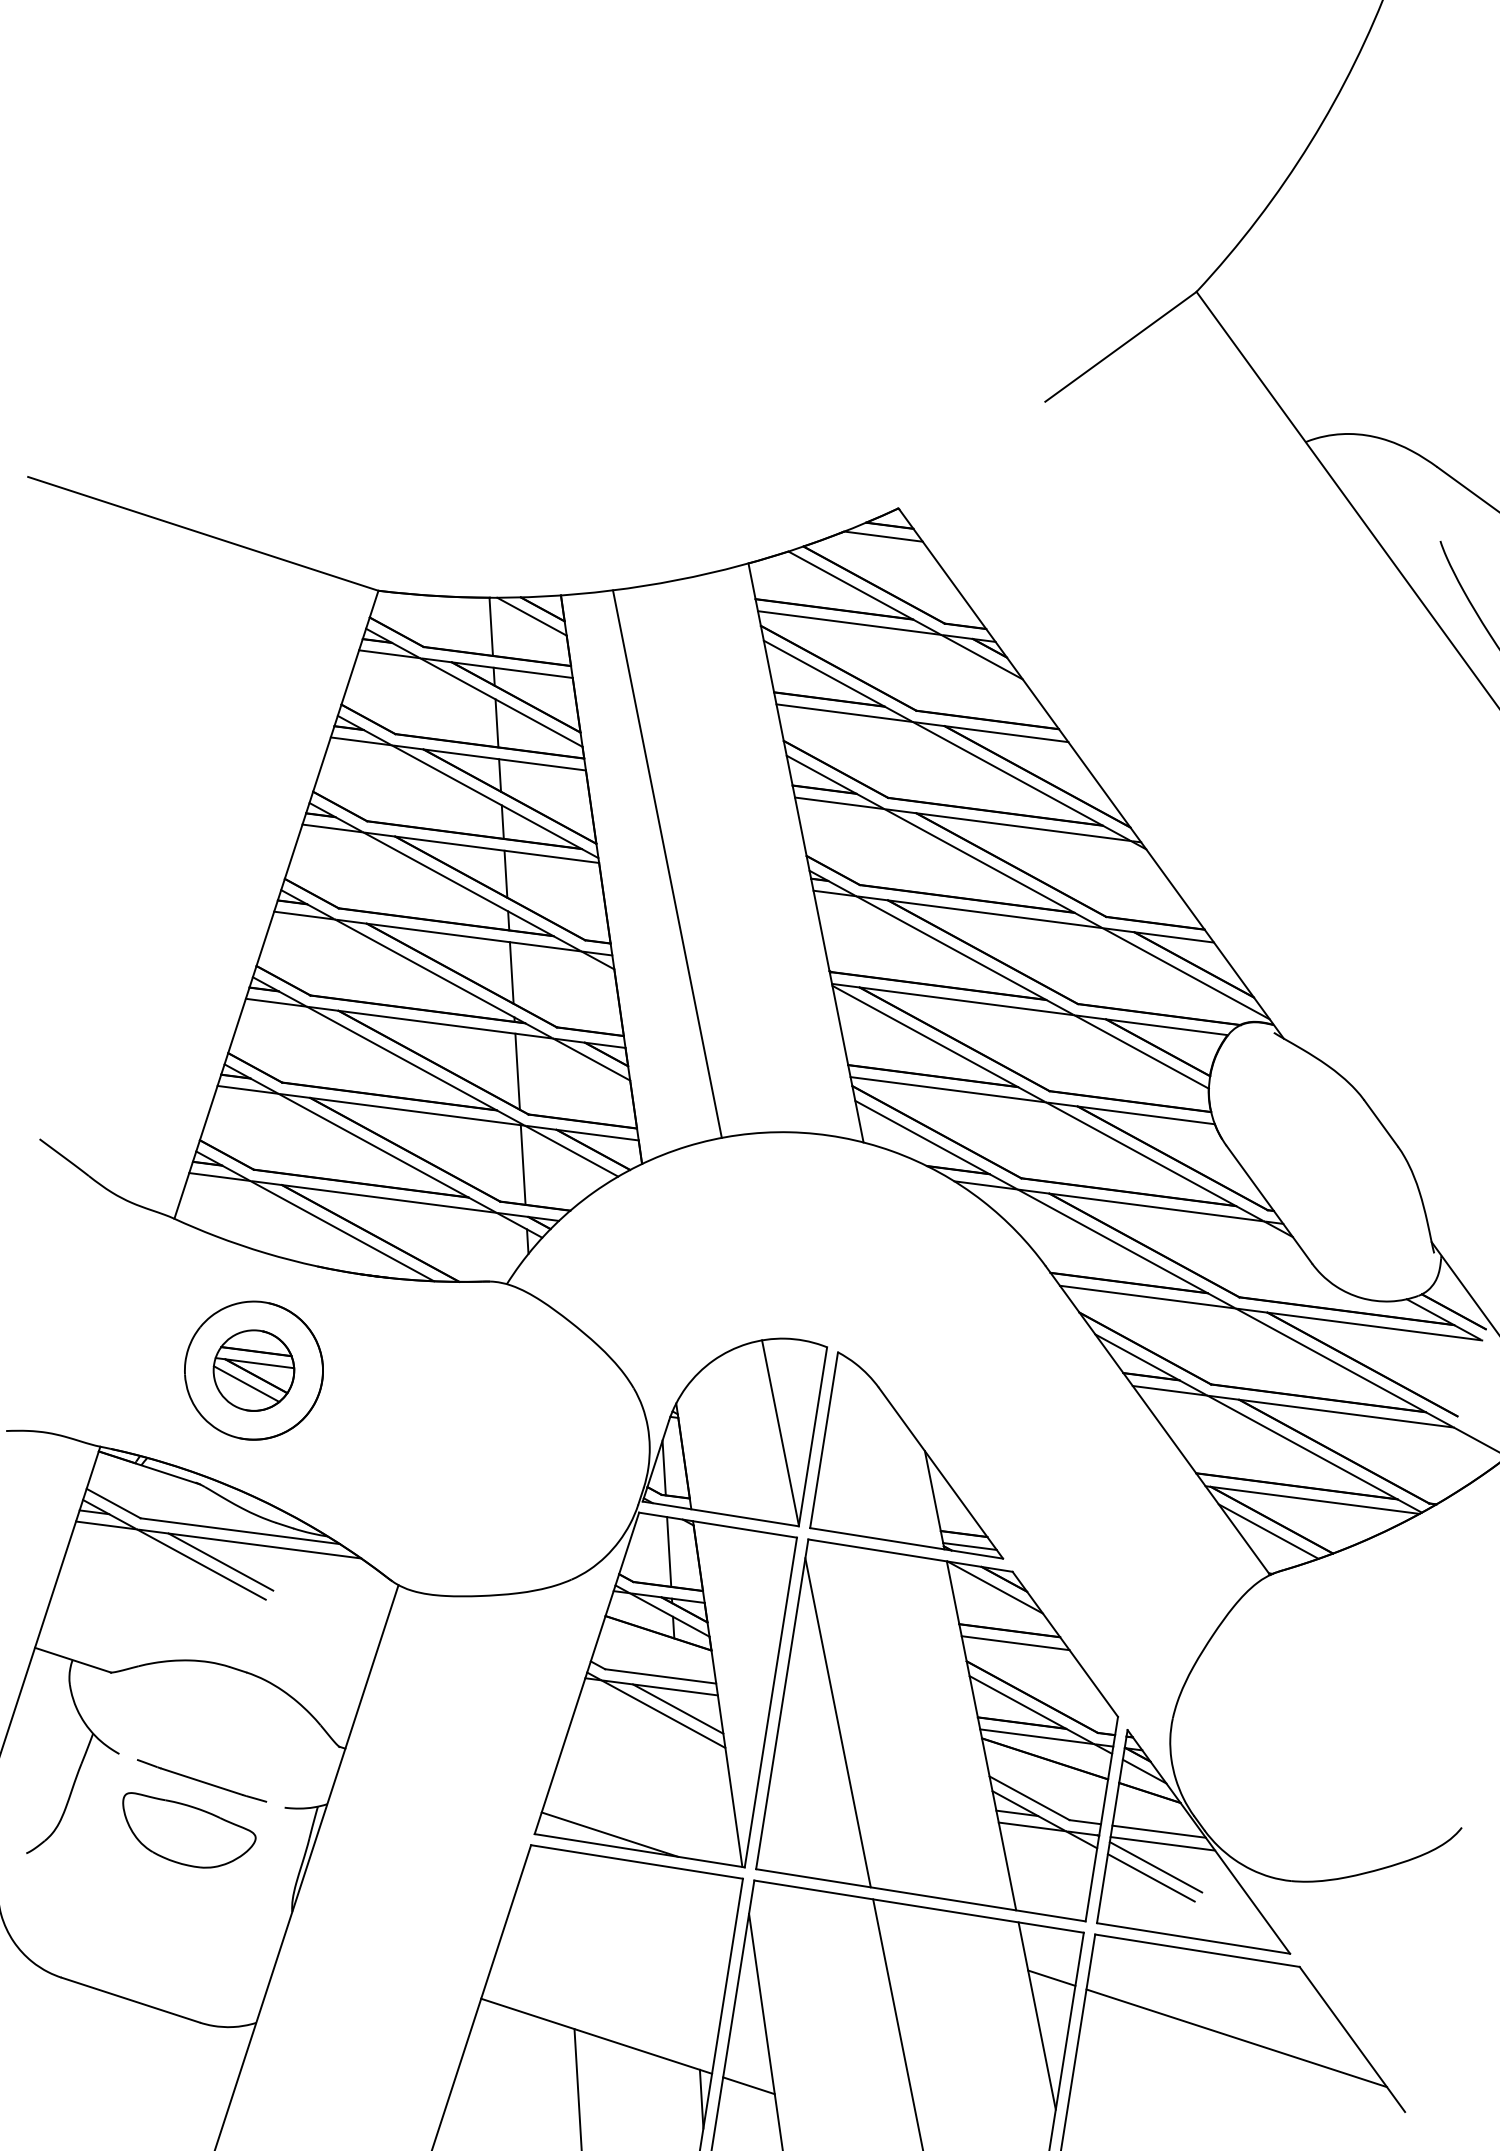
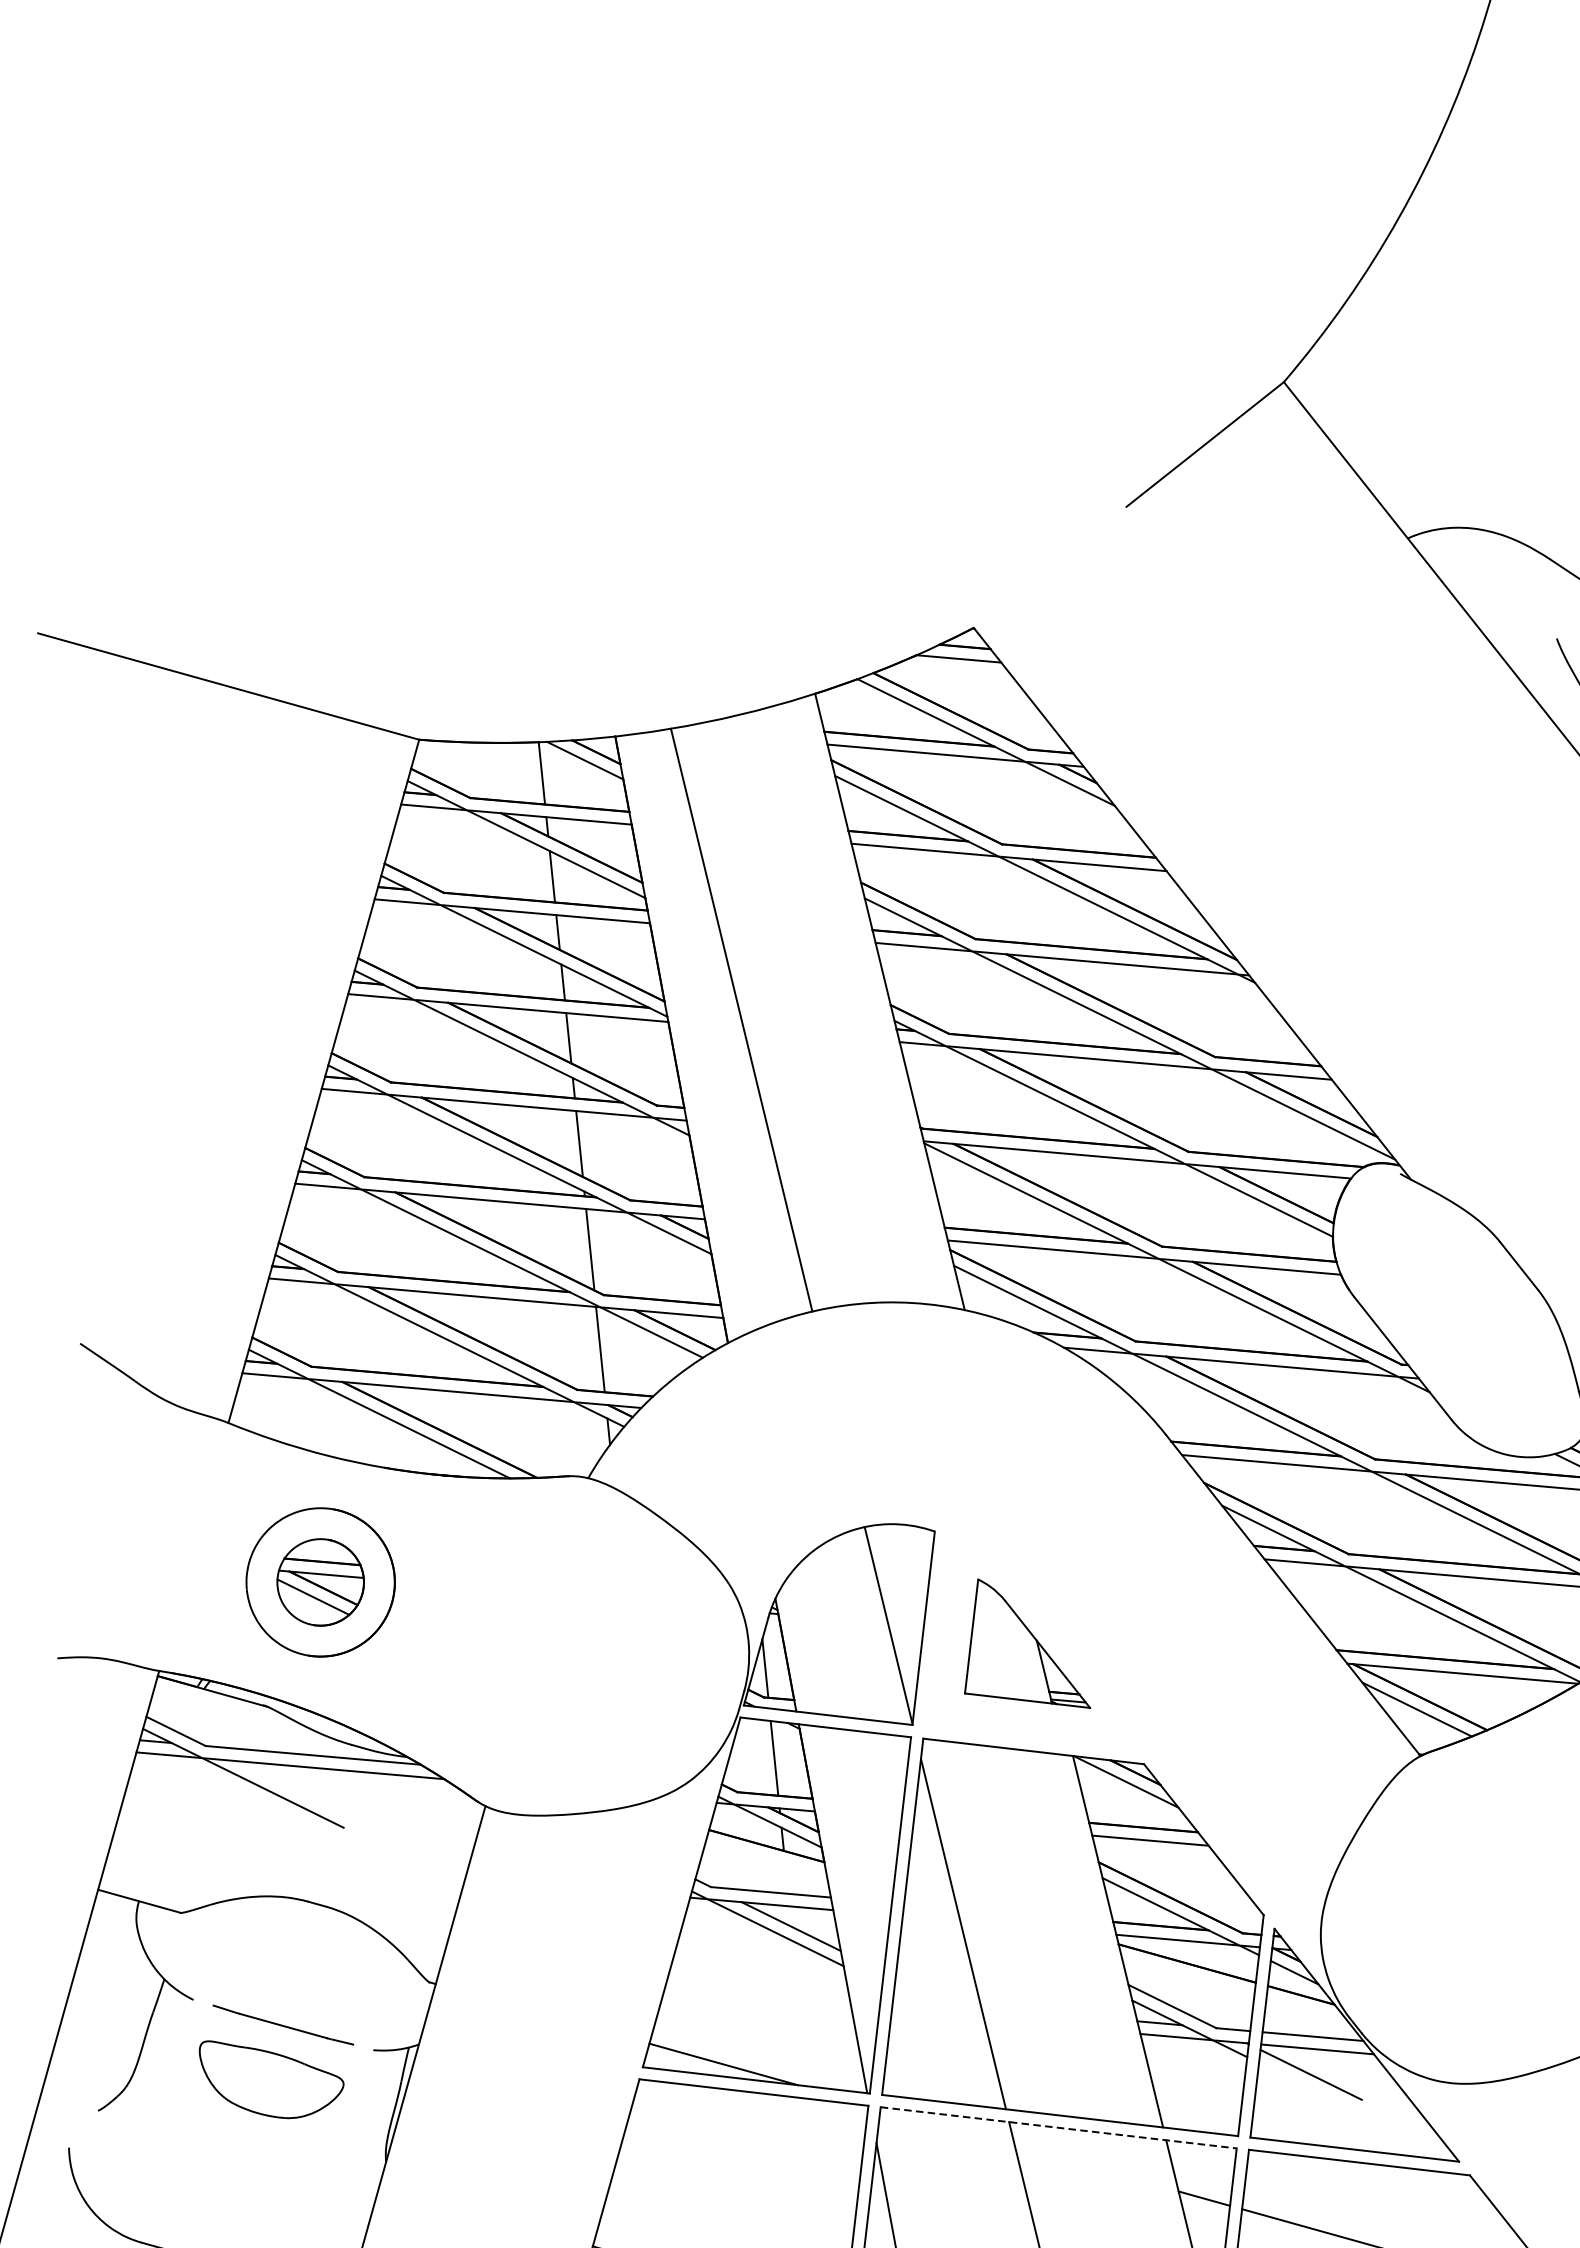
part: (906, 1455) -> (1024, 1644), size x0.6
line: (220, 1561) -> (293, 1788), removed
line: (1150, 1877) -> (1305, 2086), removed
line: (919, 1906) -> (1059, 2127), solid -> dashed

